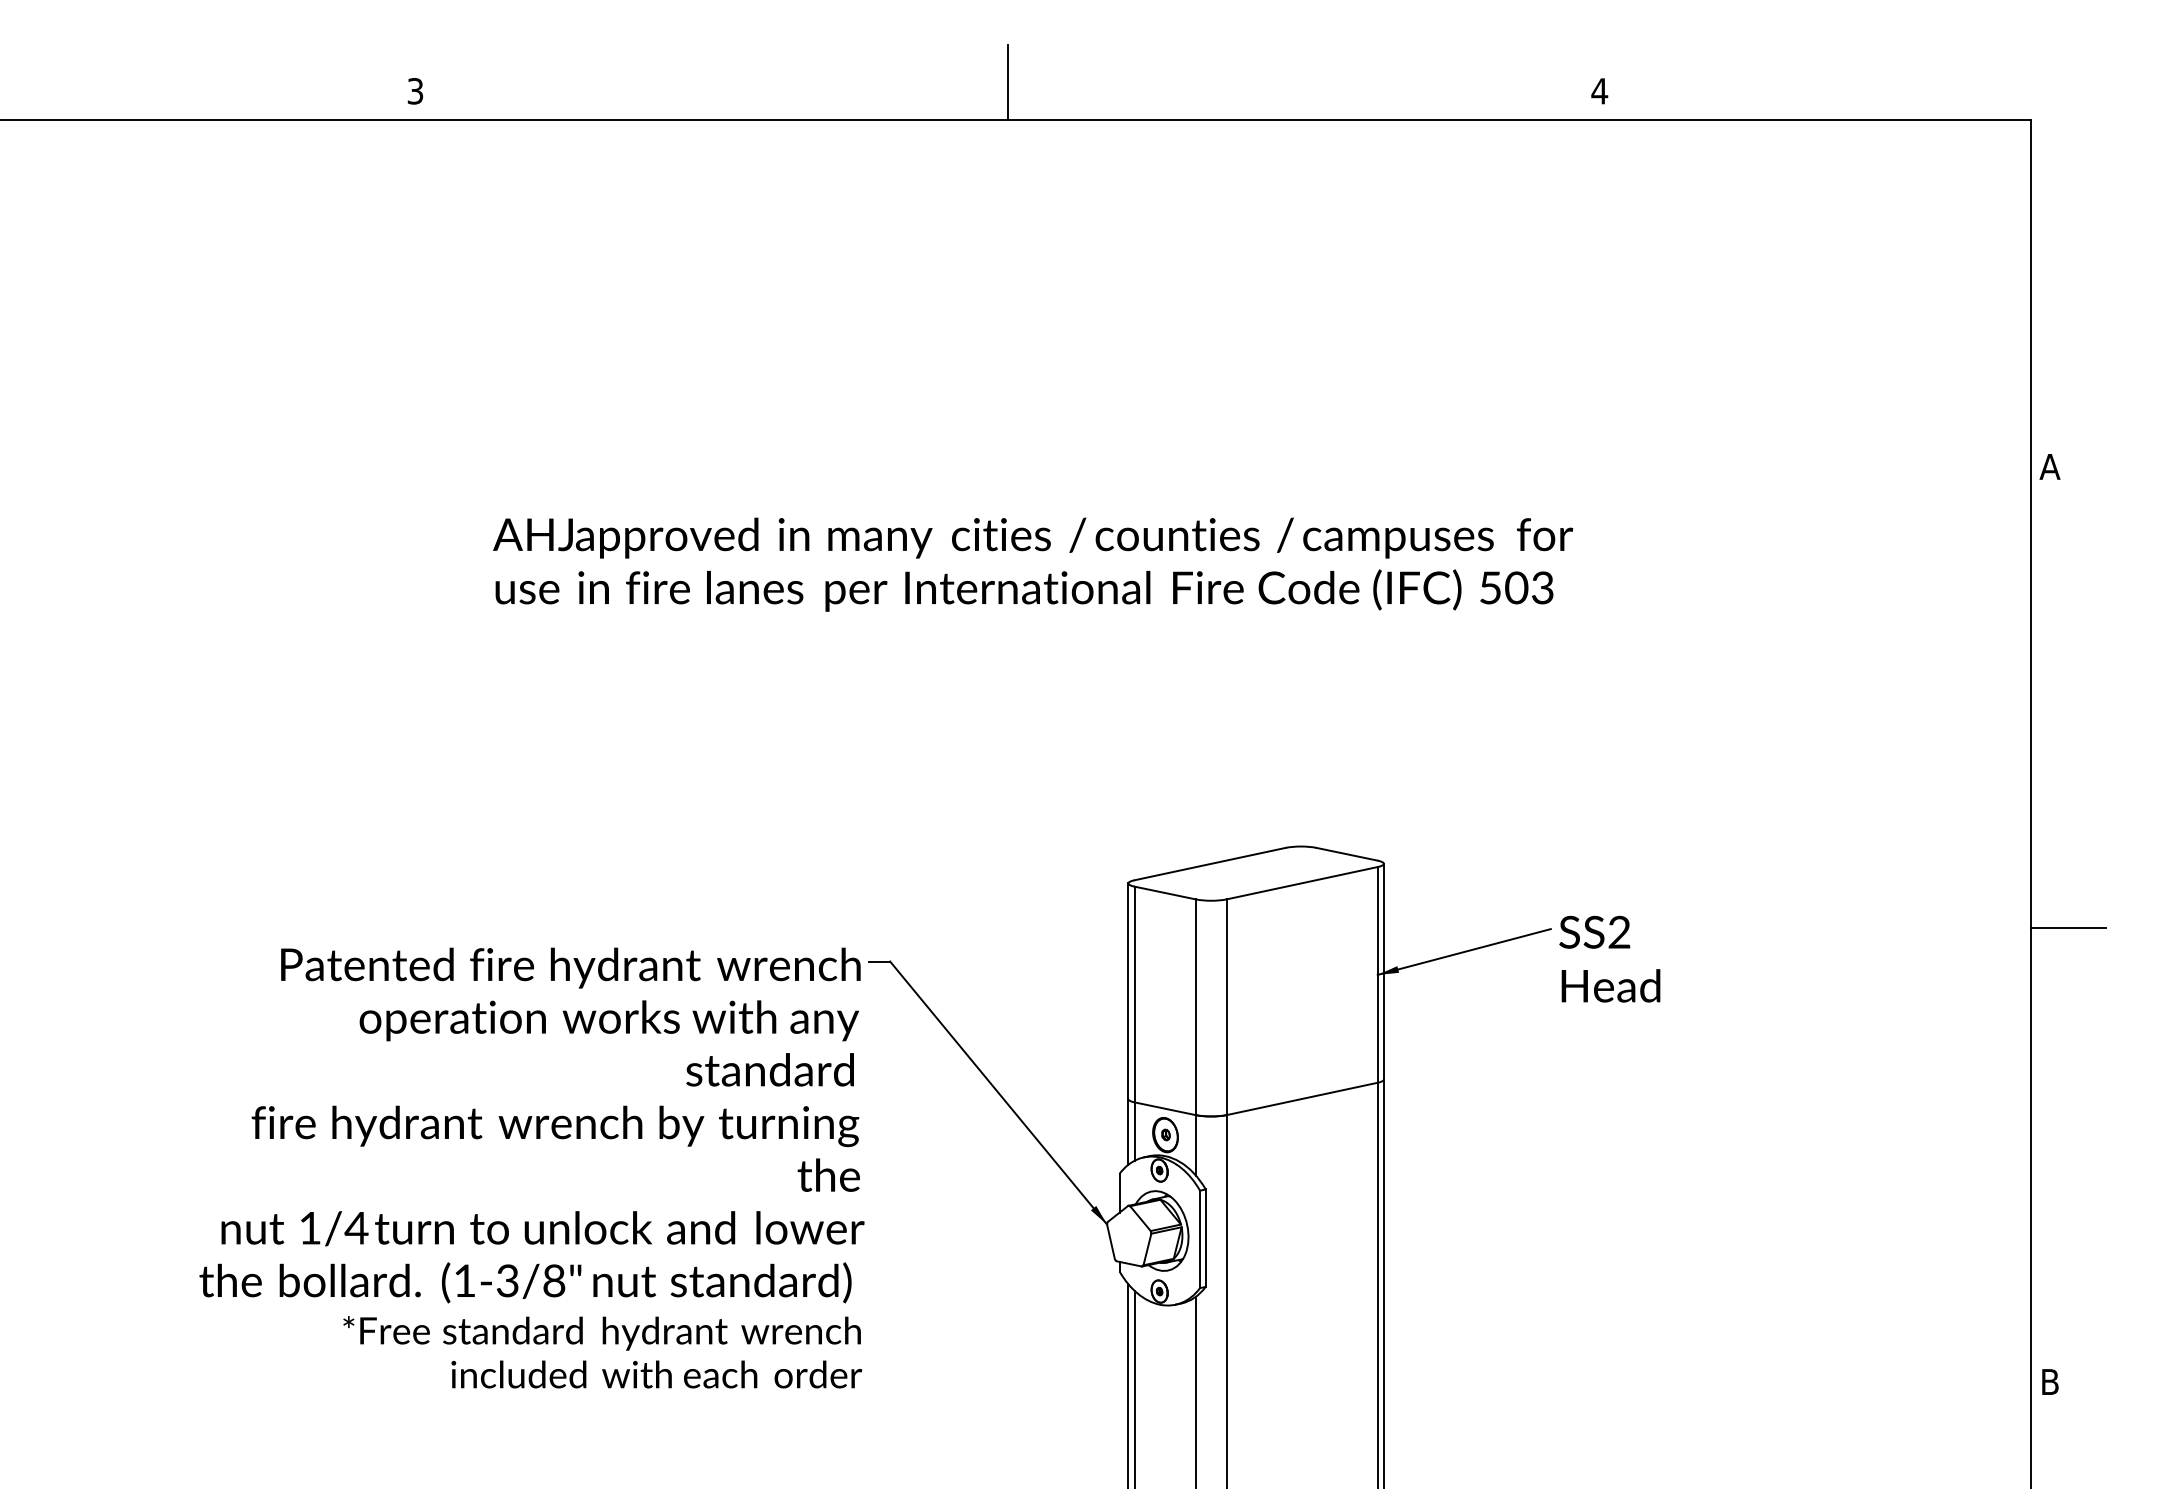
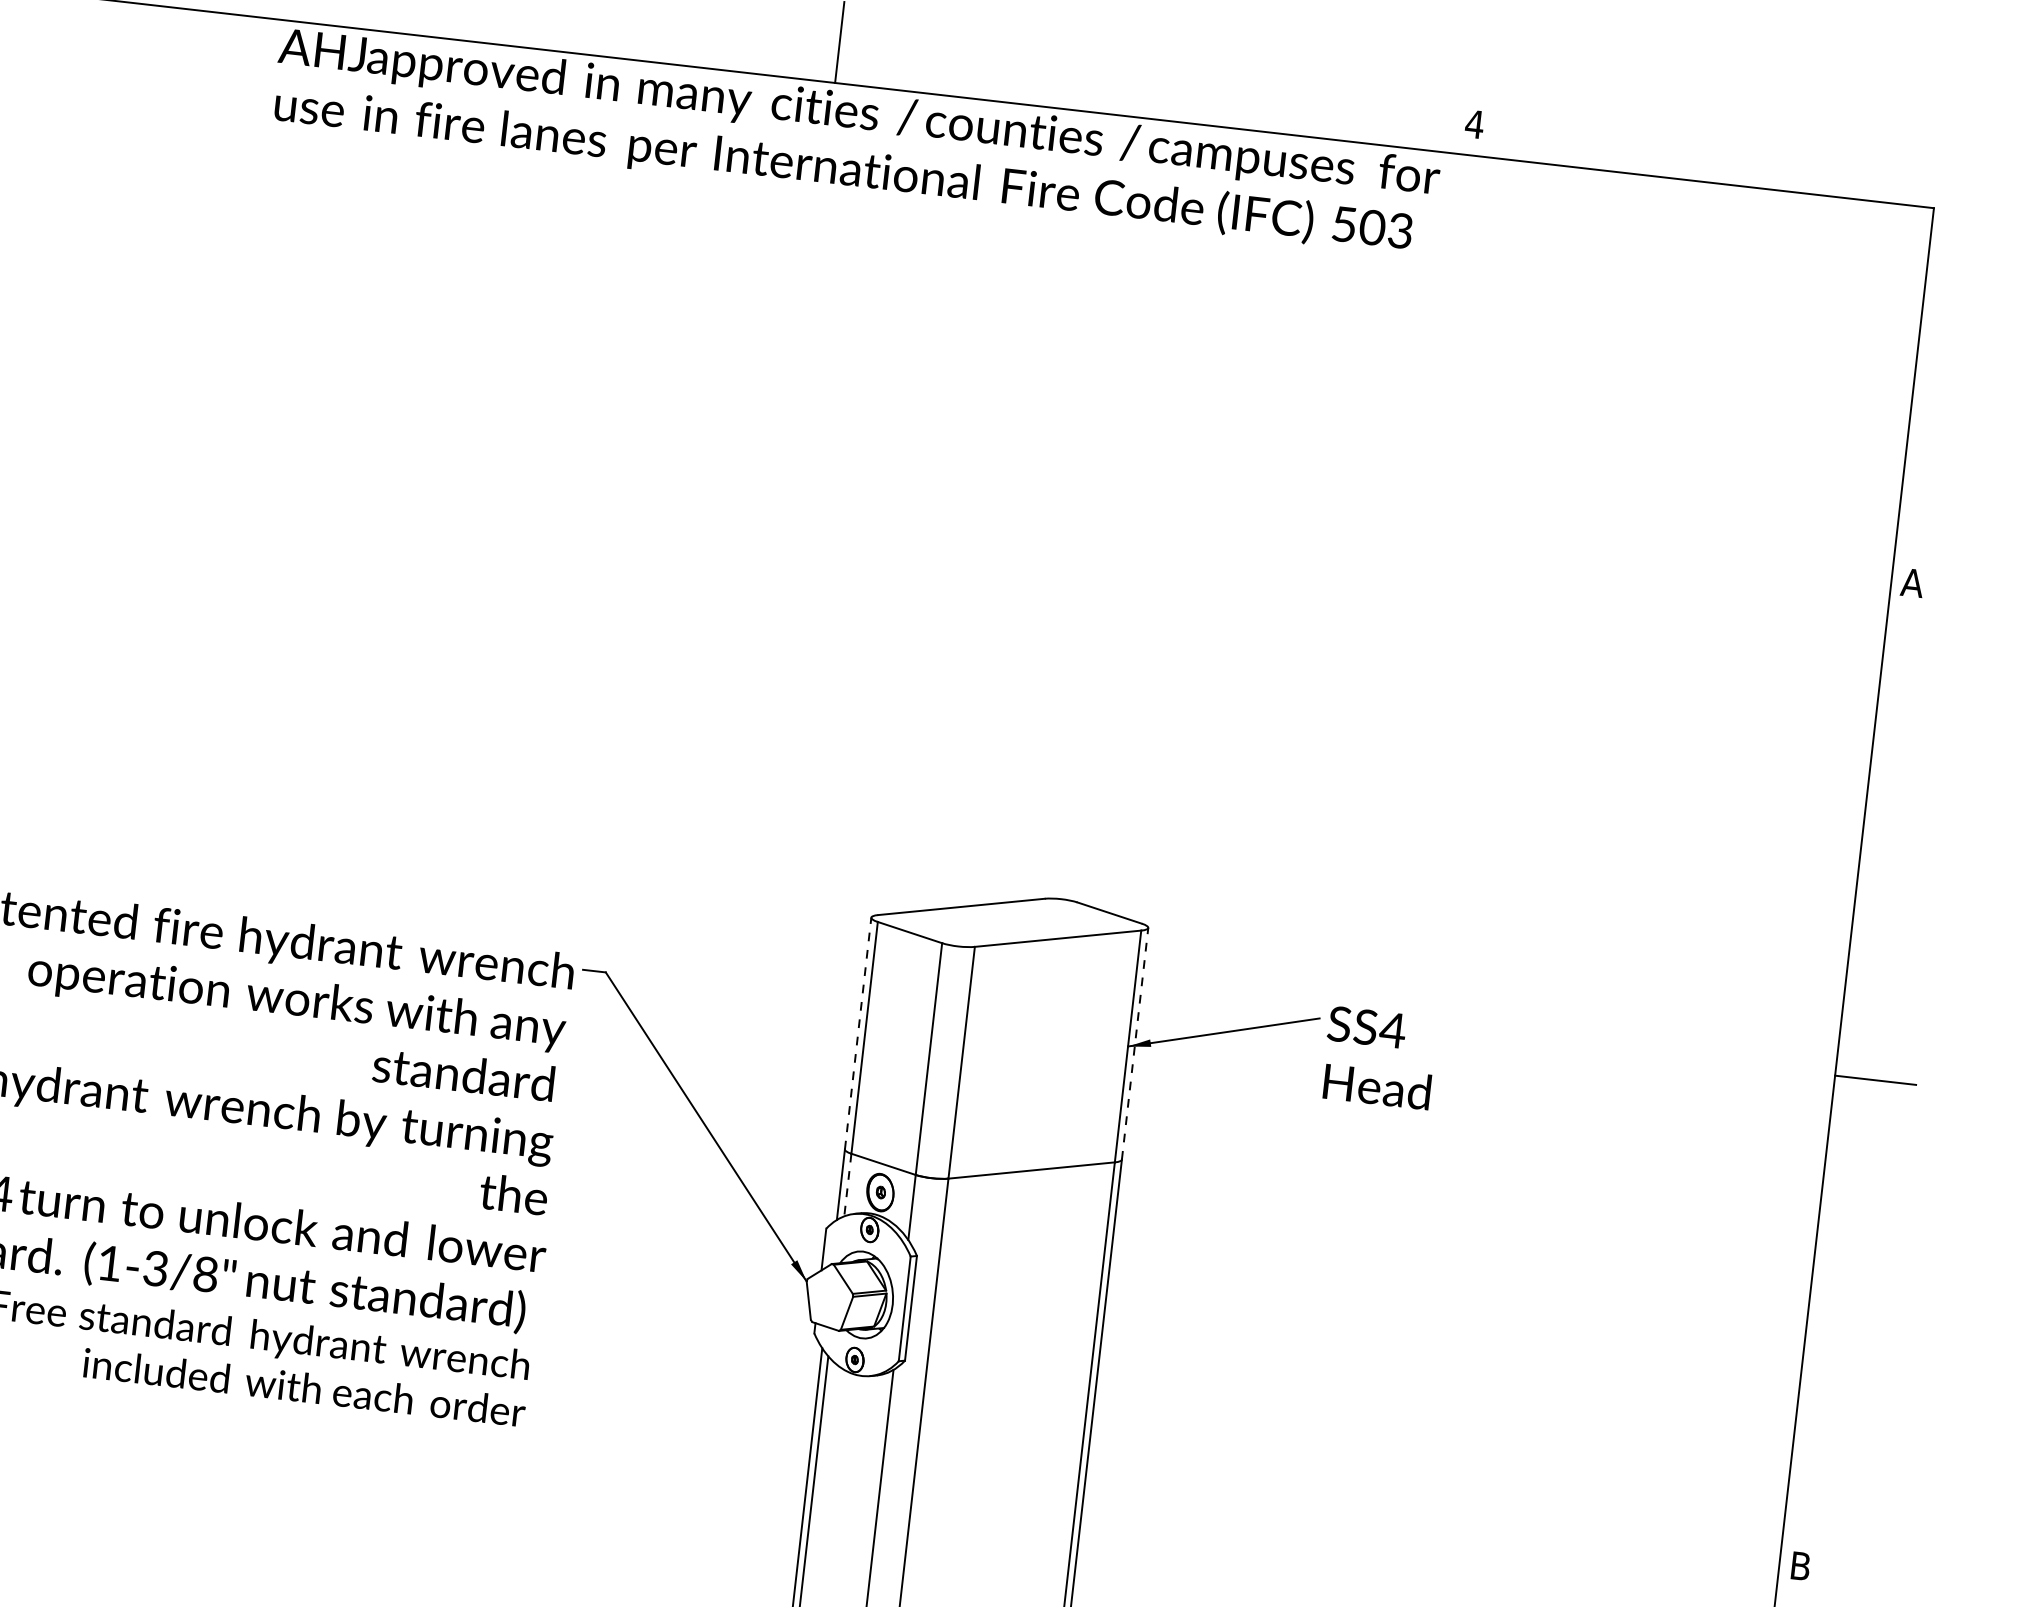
text: (1033, 564) -> (856, 143), moved
text: (1619, 931) -> (1393, 1029), SS2 -> SS4
line: (1383, 971) -> (1134, 1043), solid -> dashed
line: (1128, 991) -> (858, 1033), solid -> dashed
line: (1134, 1132) -> (847, 1186), solid -> dashed

